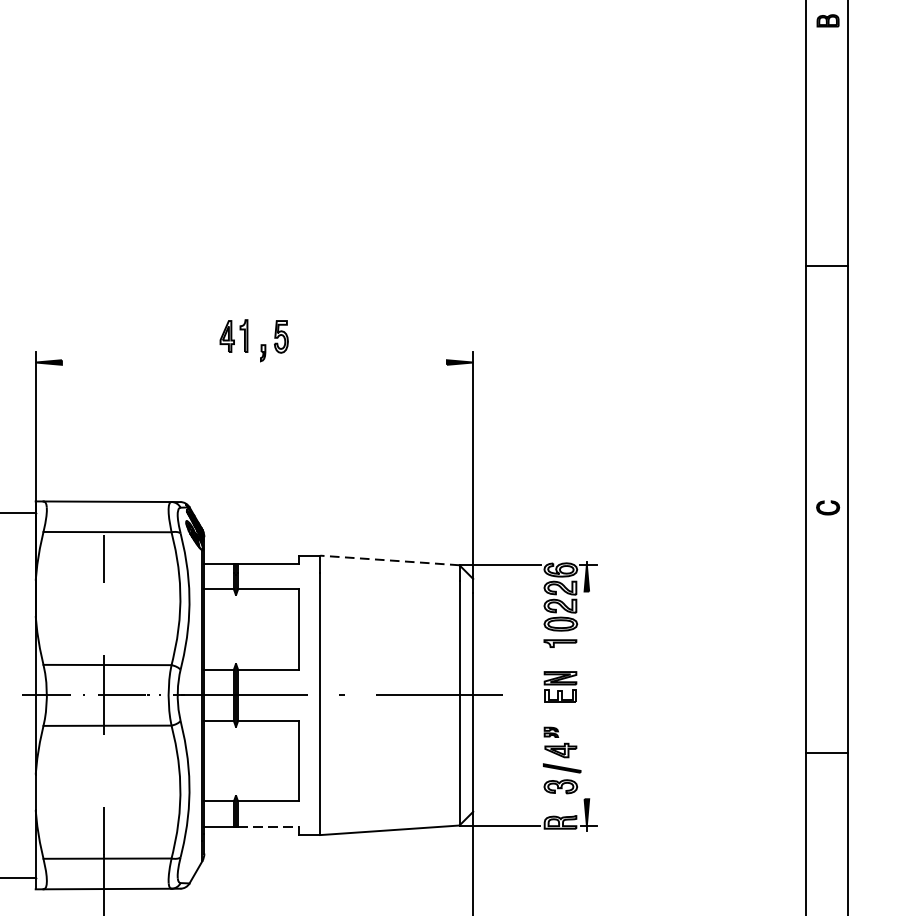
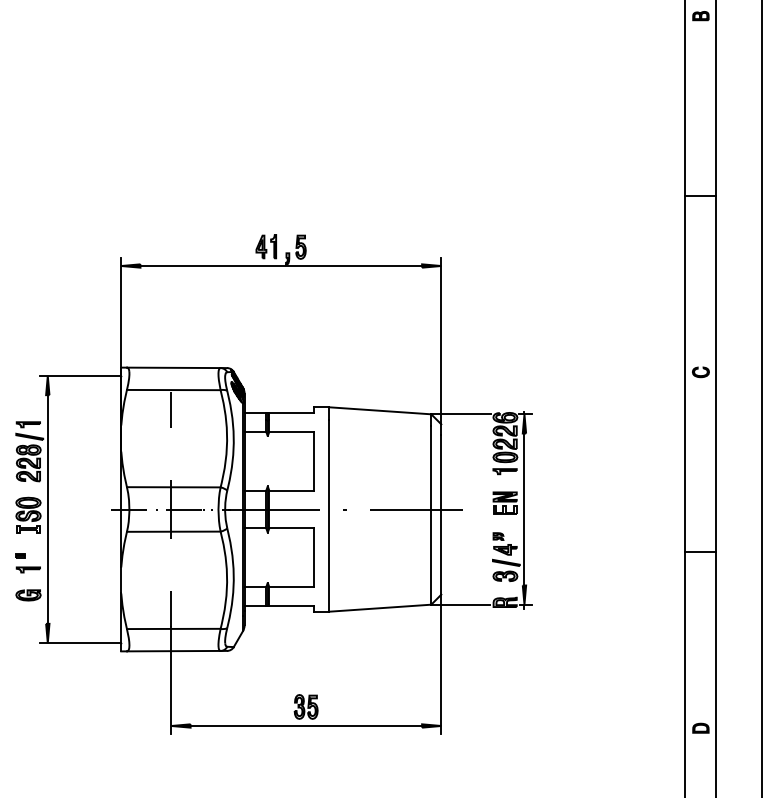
line: (254, 363) -> (281, 266), added
line: (388, 560) -> (379, 410), dashed -> solid
line: (586, 695) -> (524, 509), added
line: (269, 826) -> (292, 605), dashed -> solid

